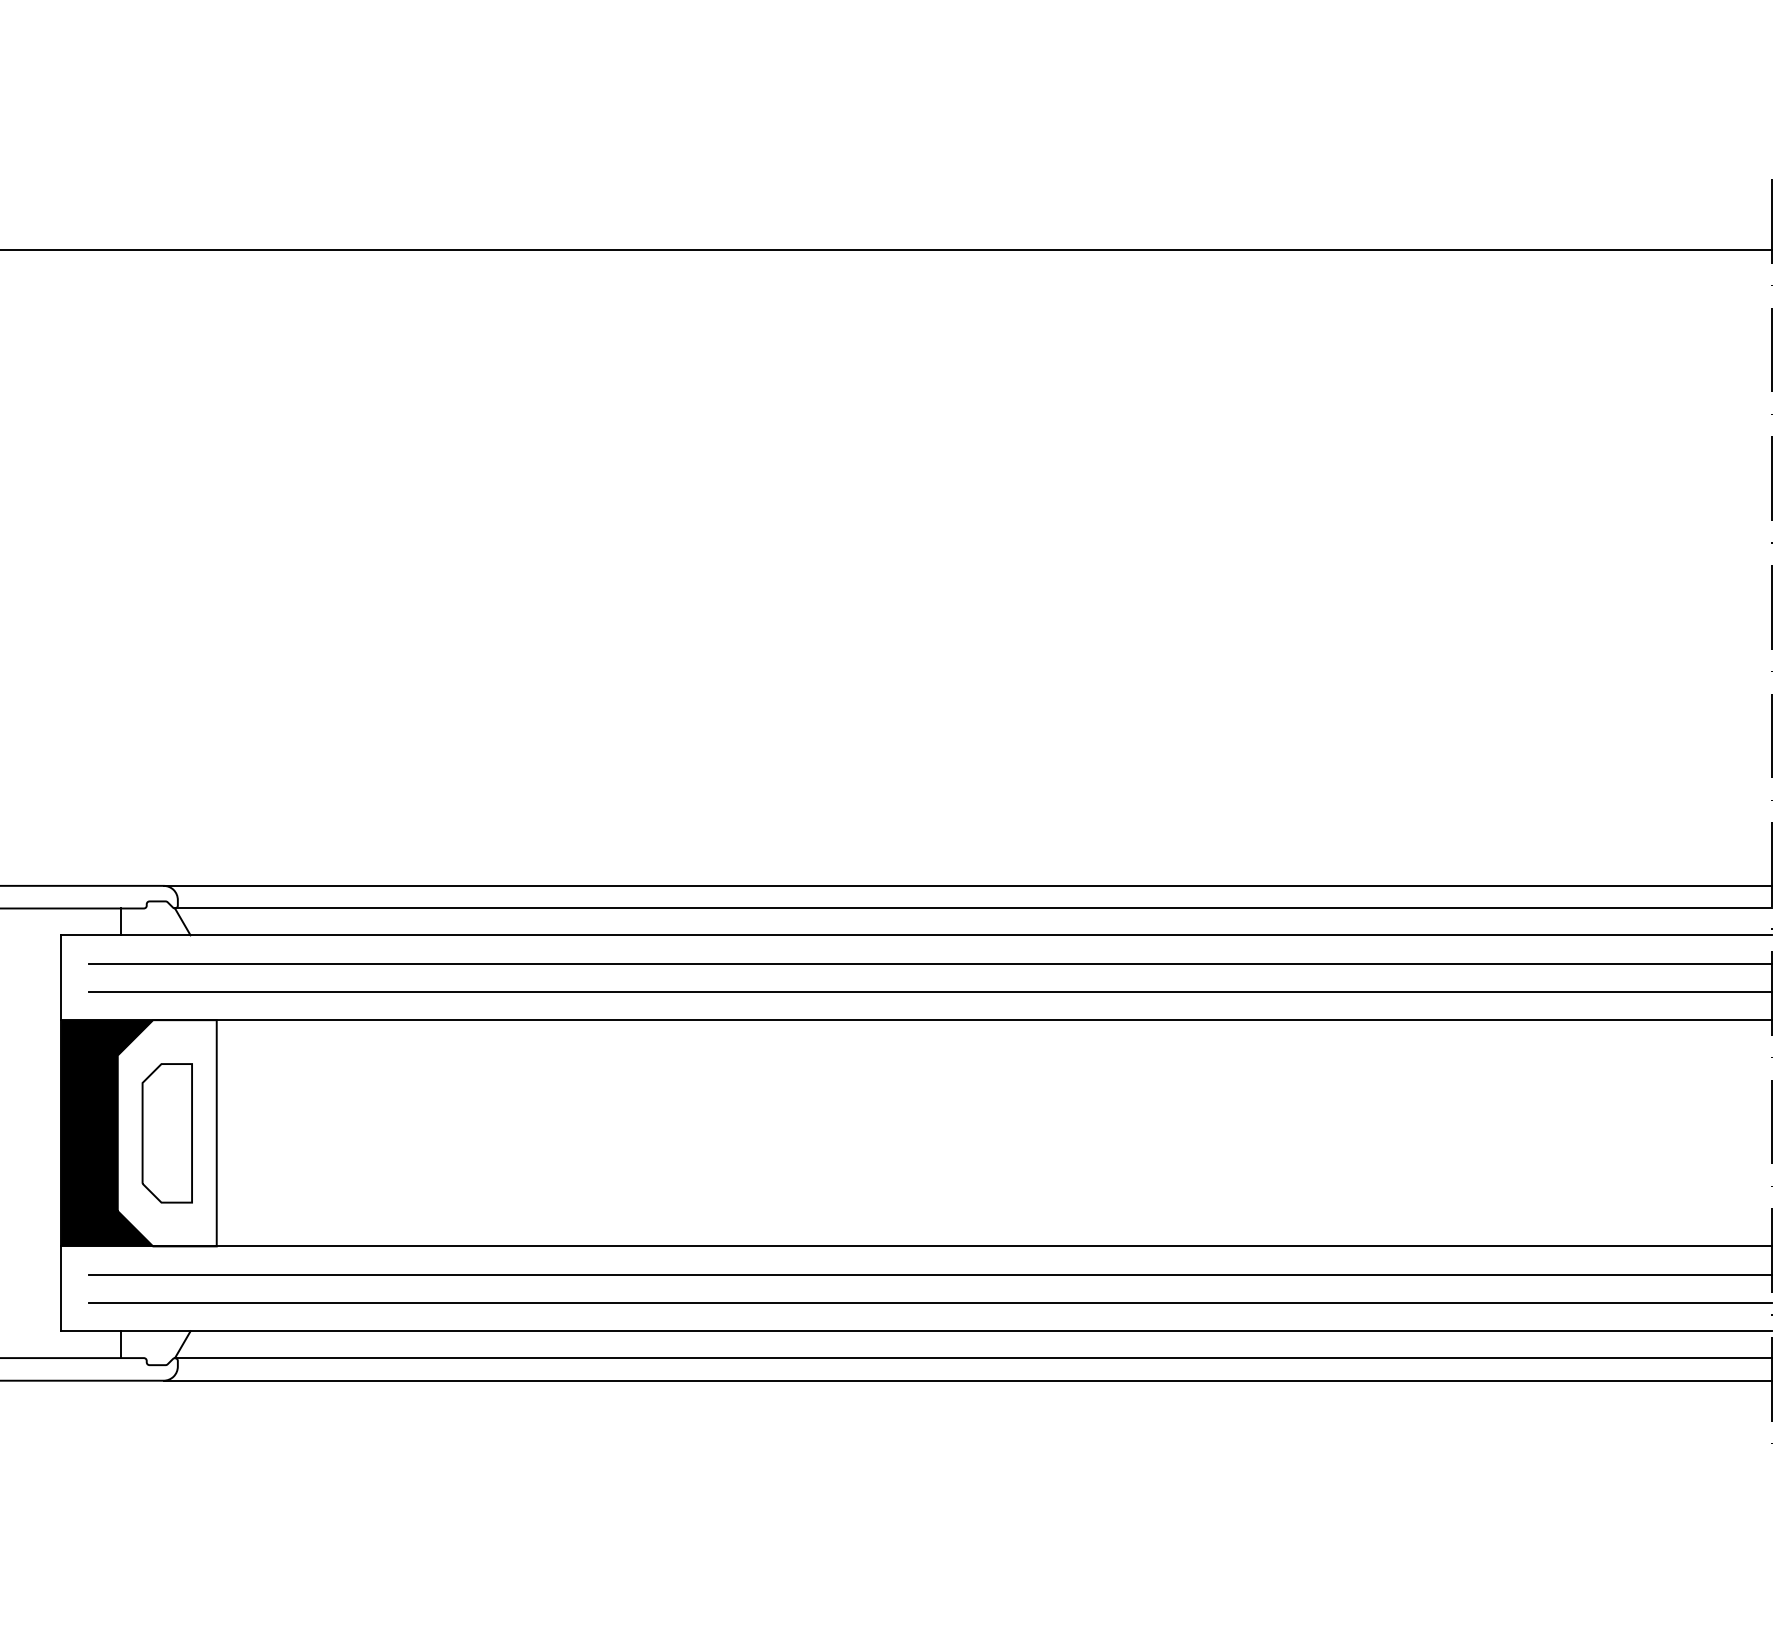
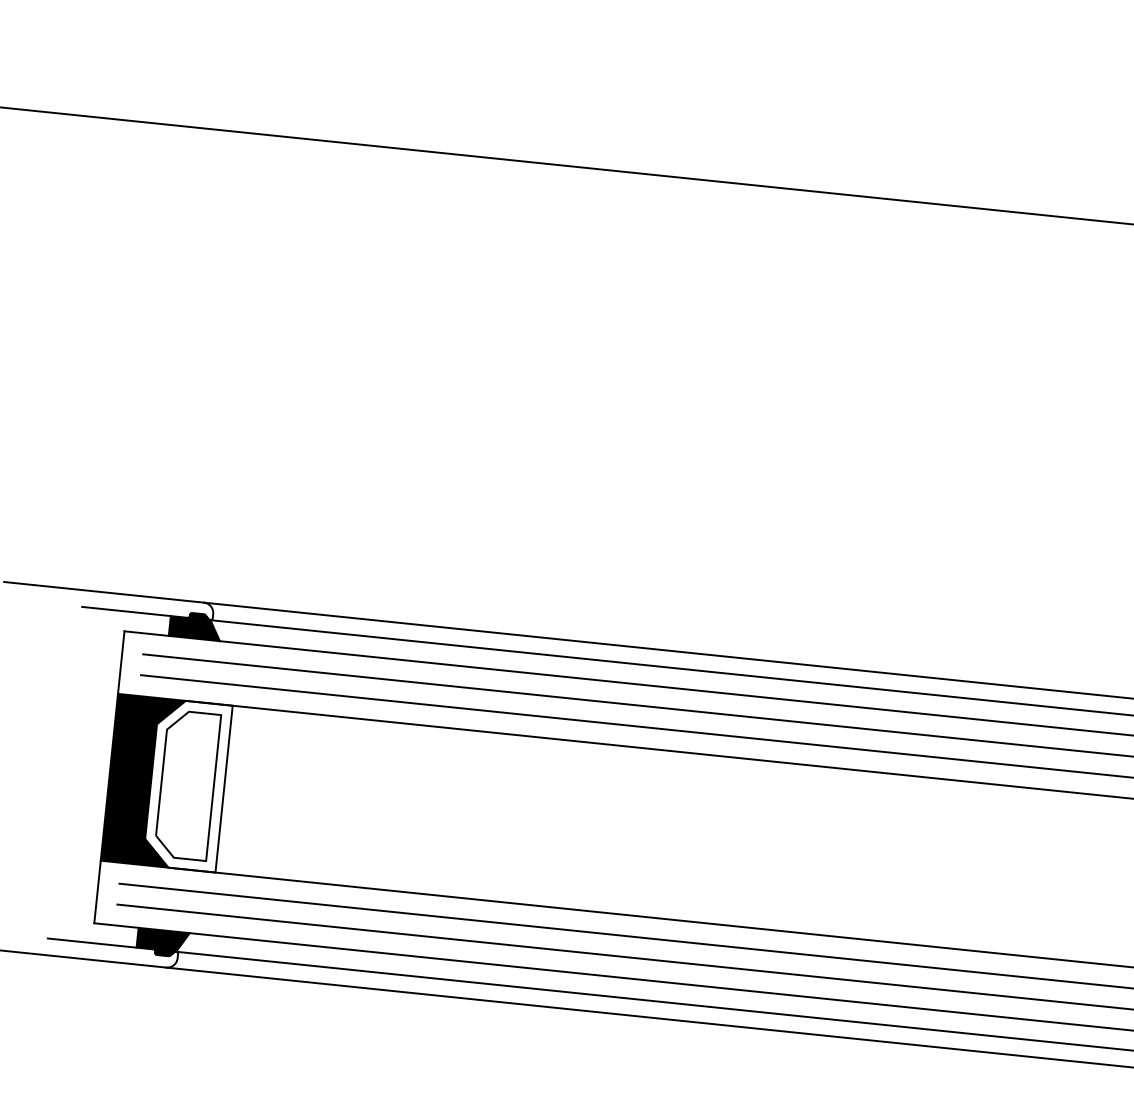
fill: (155, 918) -> (195, 626), added
part: (167, 1133) -> (187, 785), size x1.43
fill: (155, 1348) -> (162, 943), added

